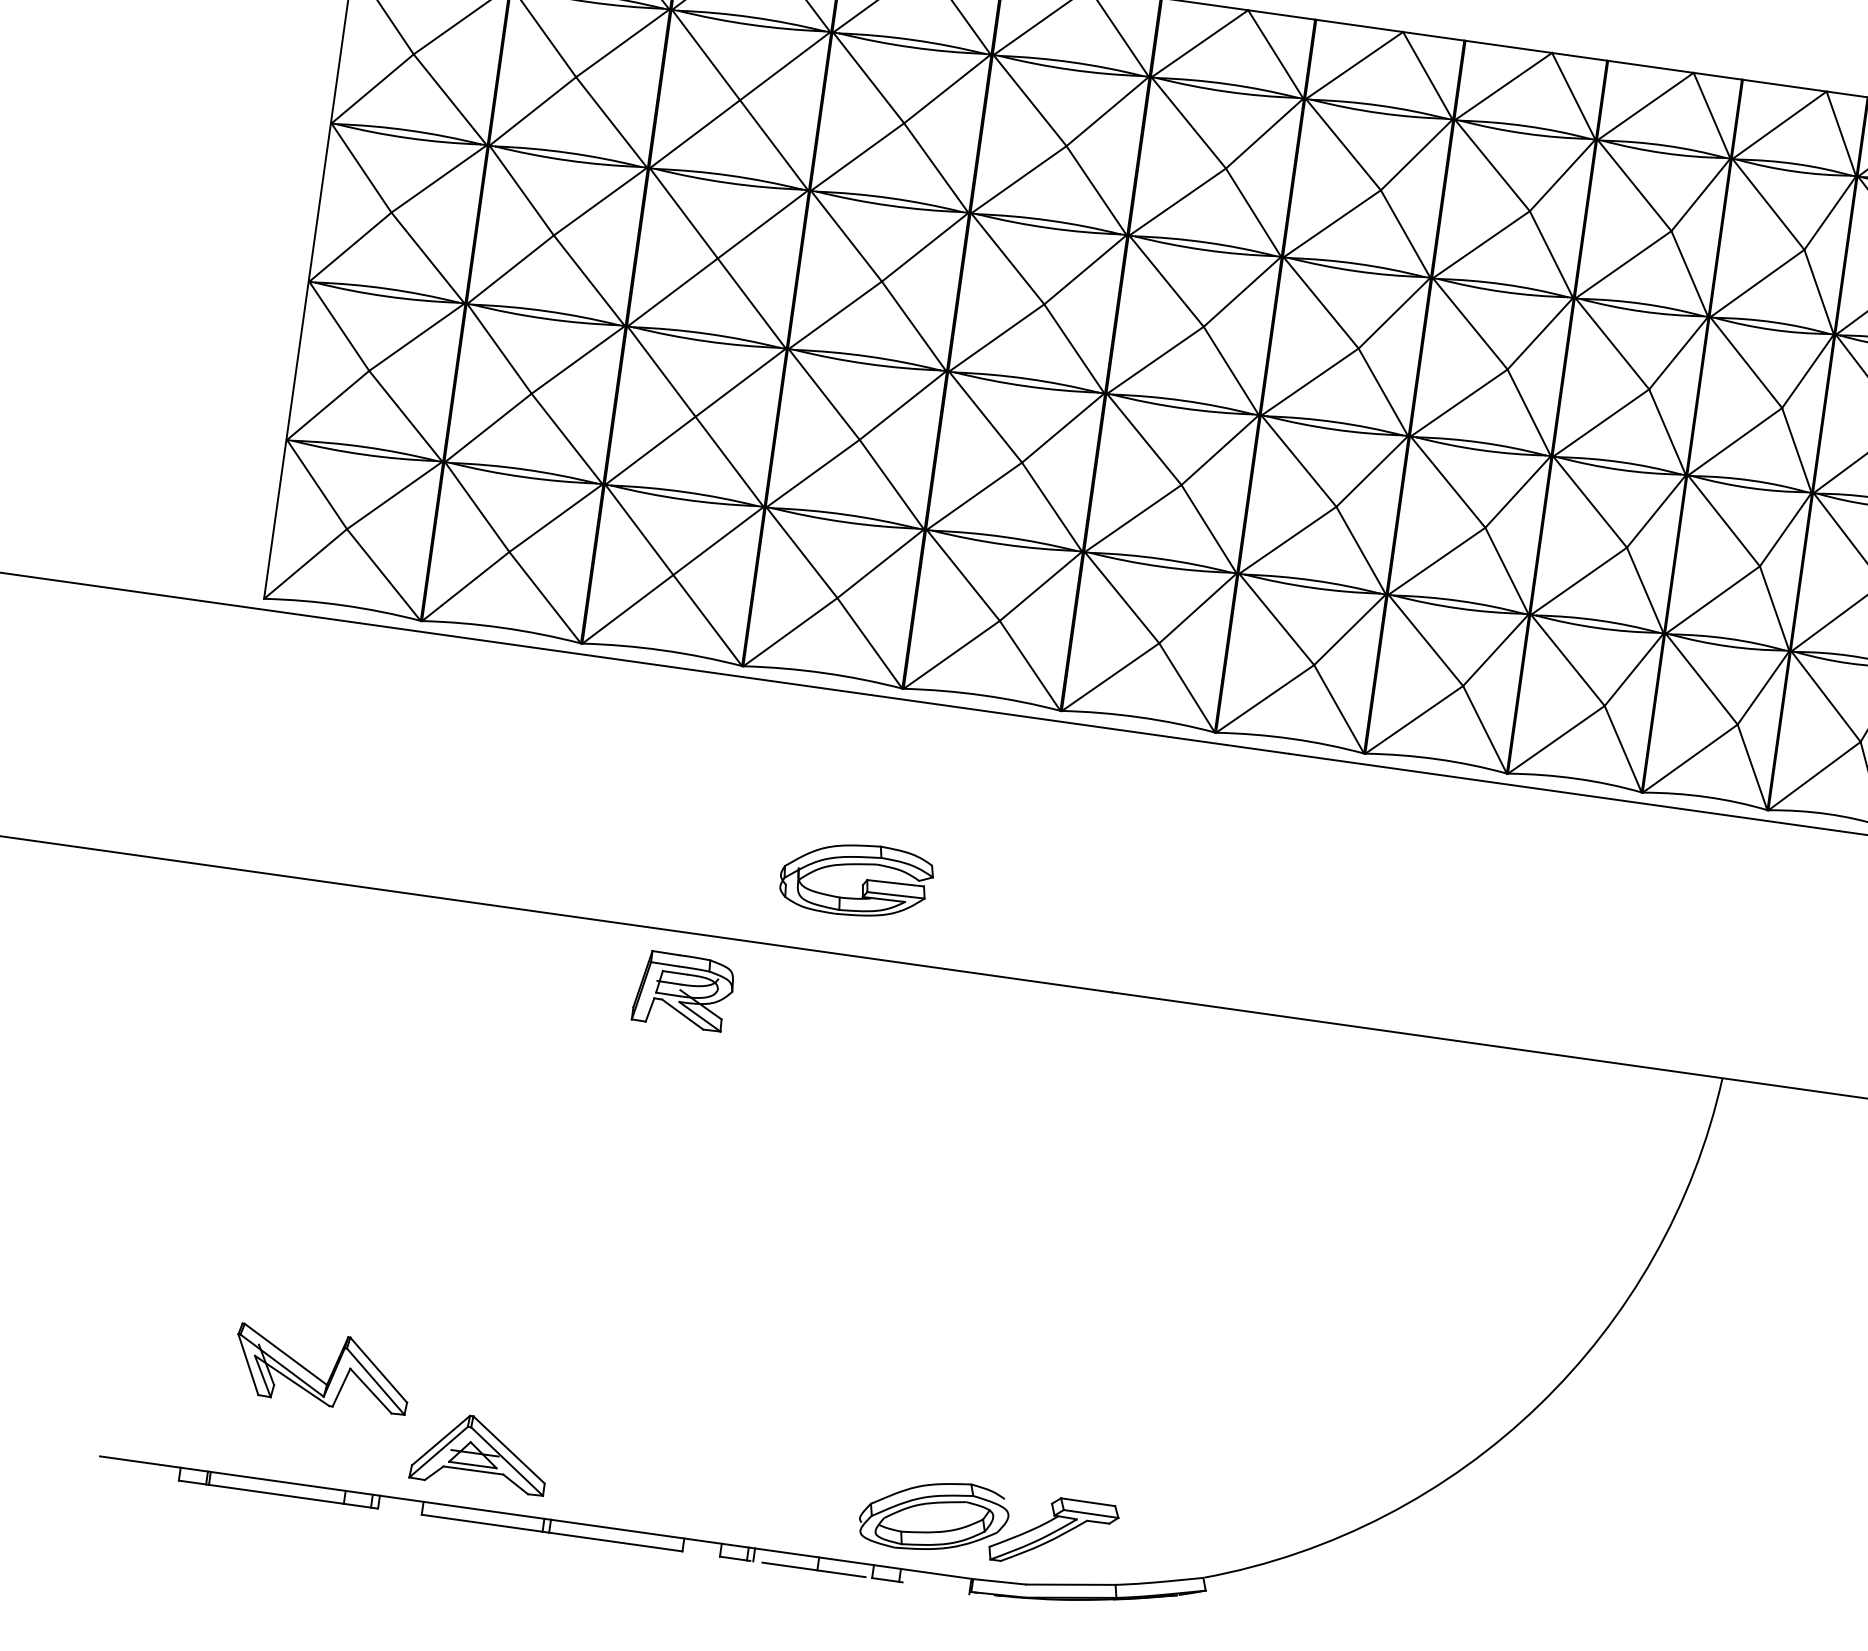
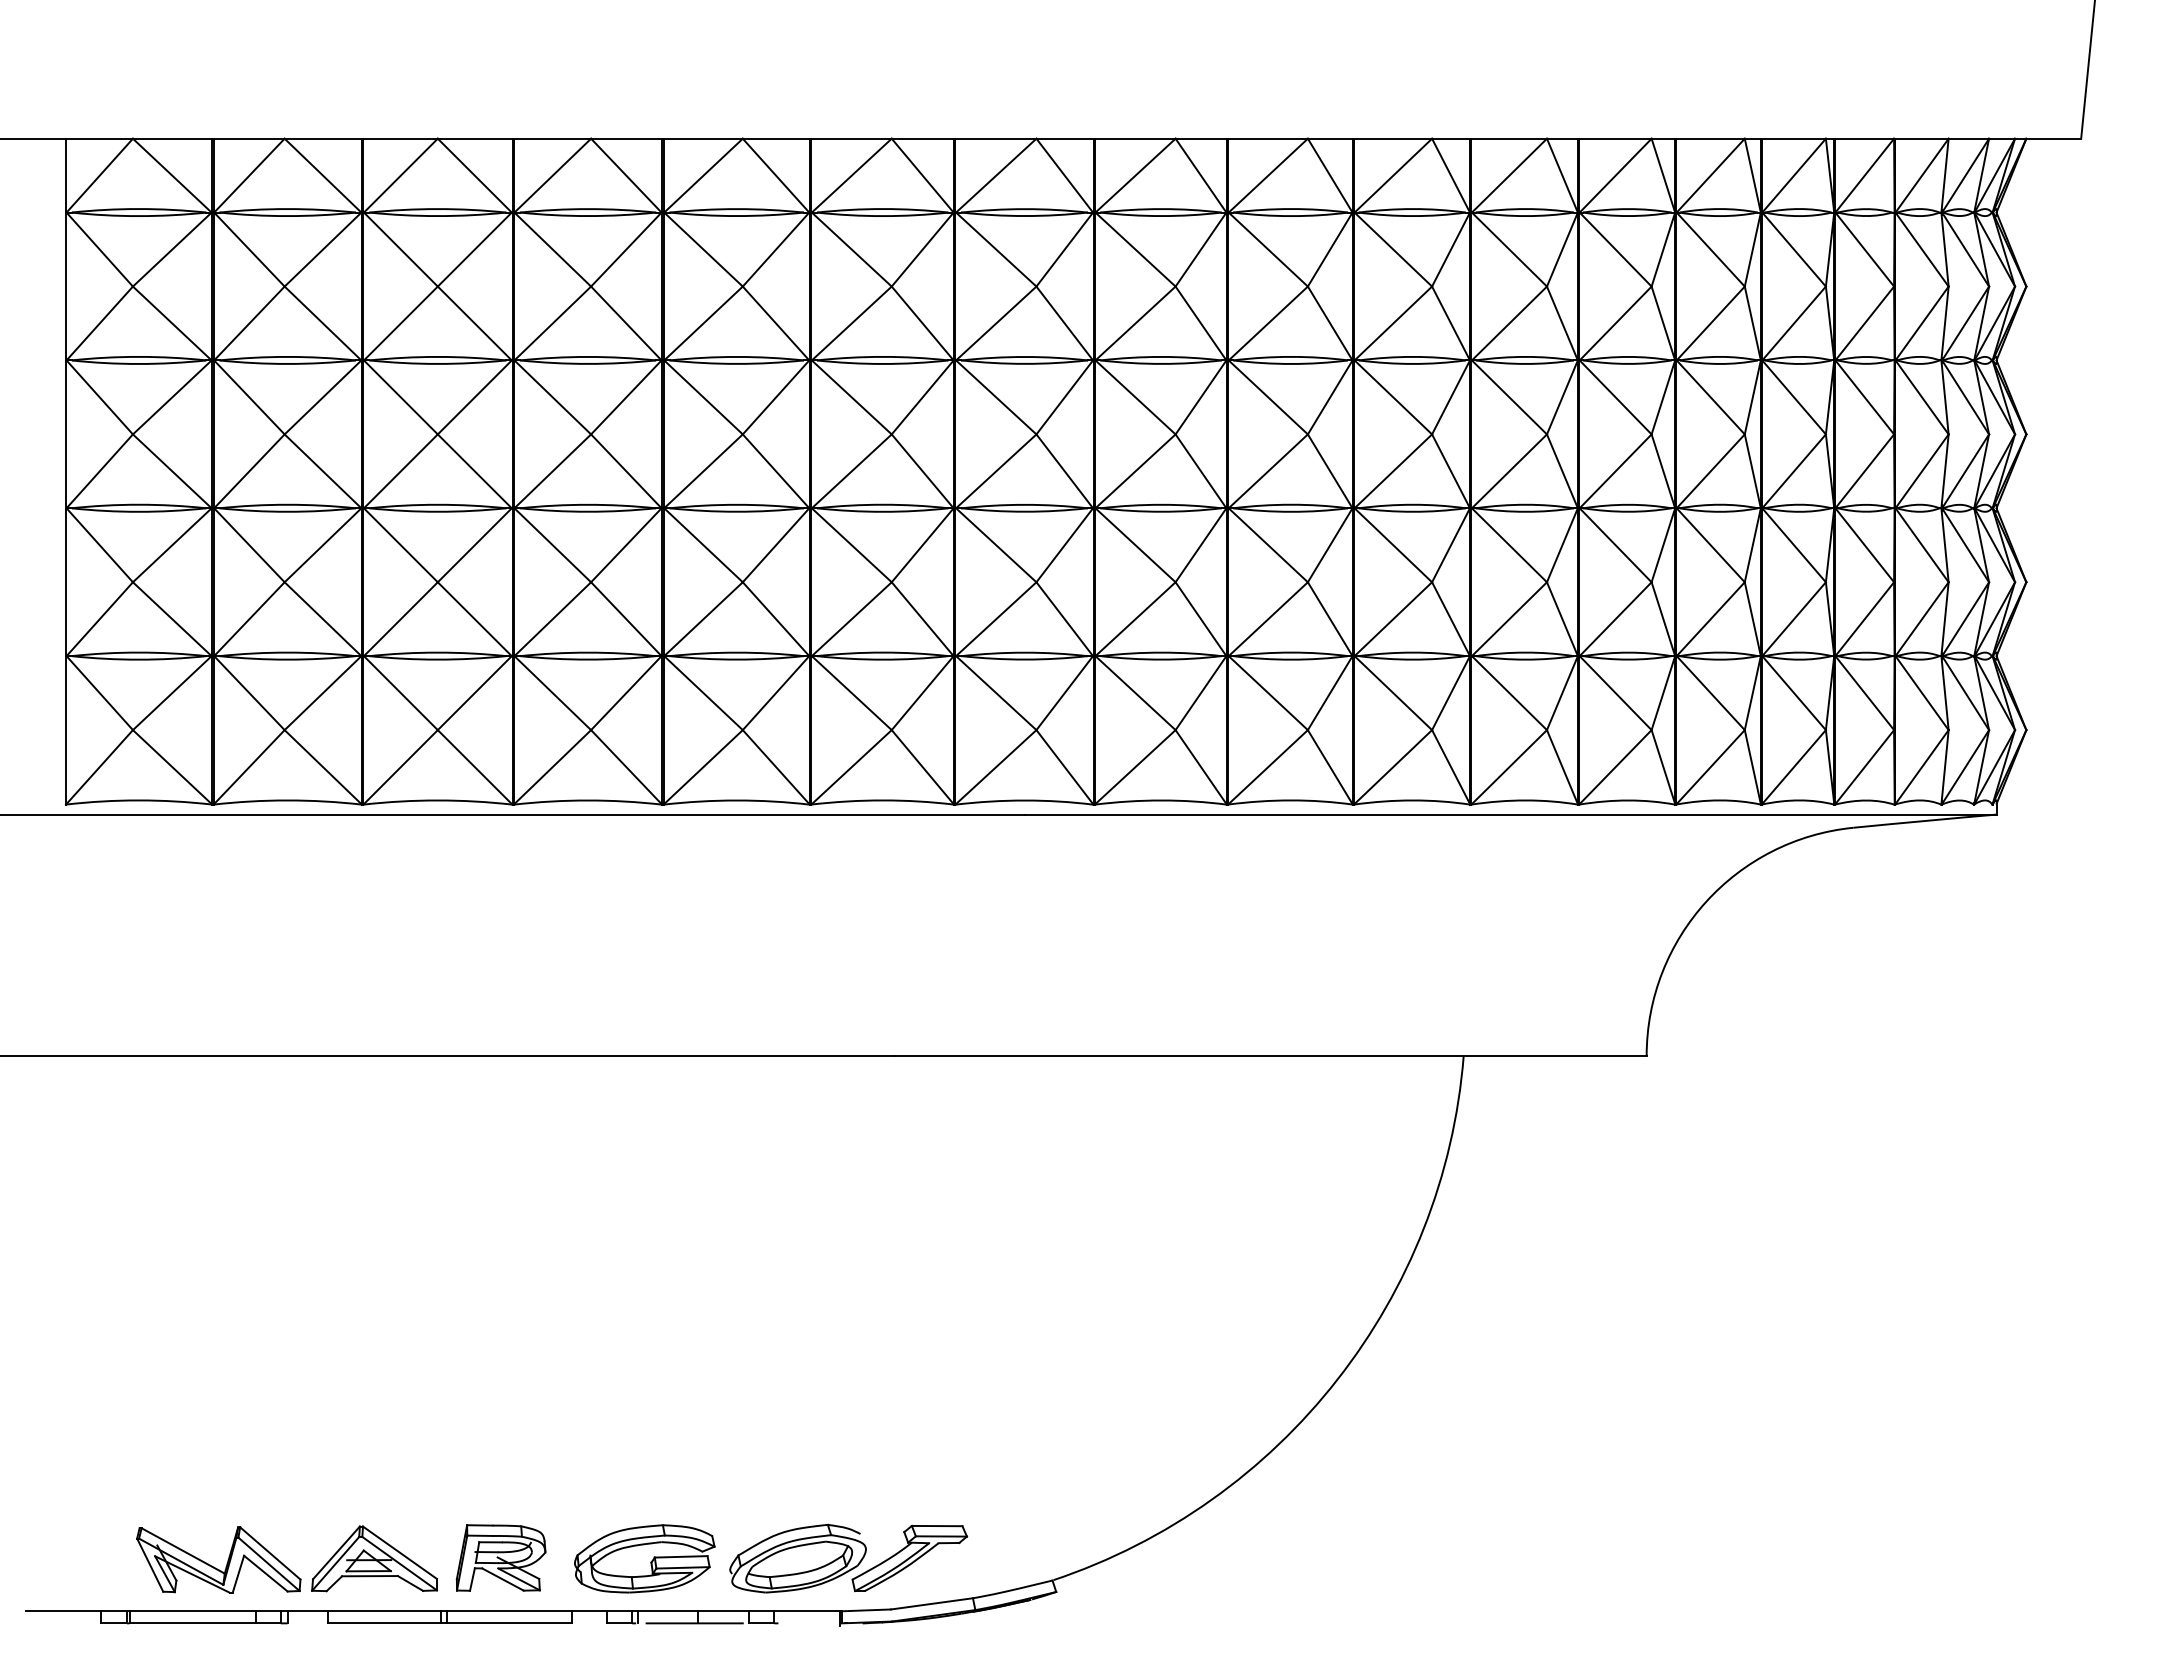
part: (862, 883) -> (650, 1561), moved
part: (683, 990) -> (500, 1557), moved
part: (315, 1374) -> (212, 1565), moved

